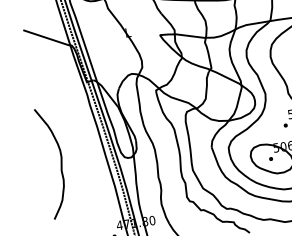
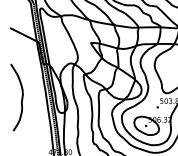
curve: (59, 162) -> (21, 97), moved

